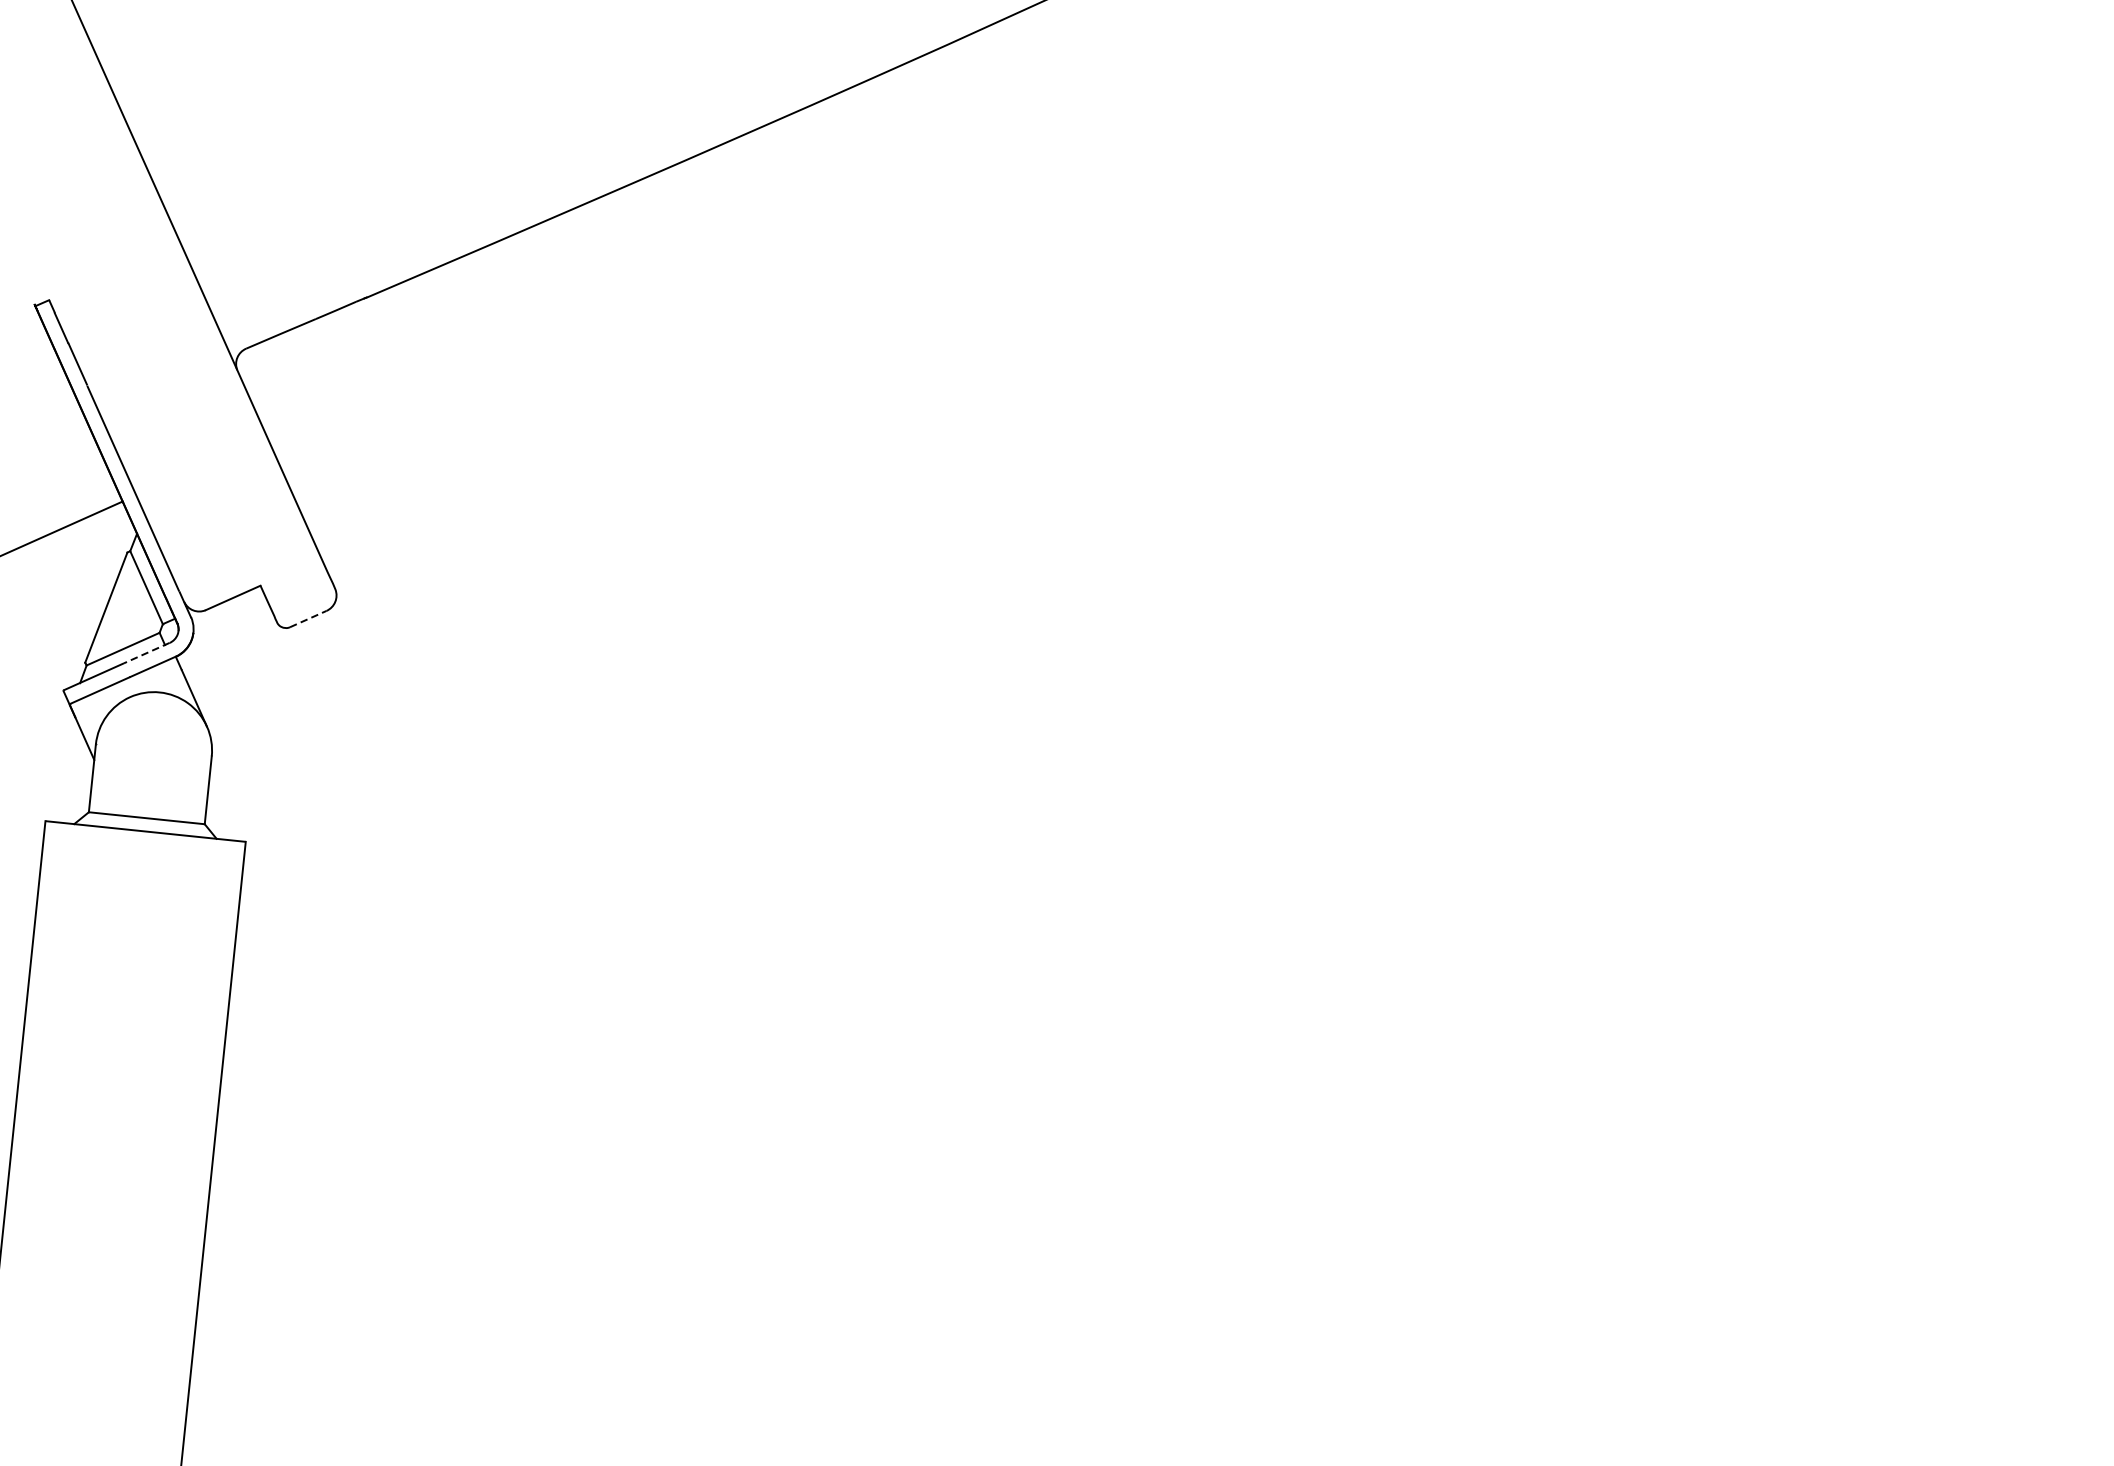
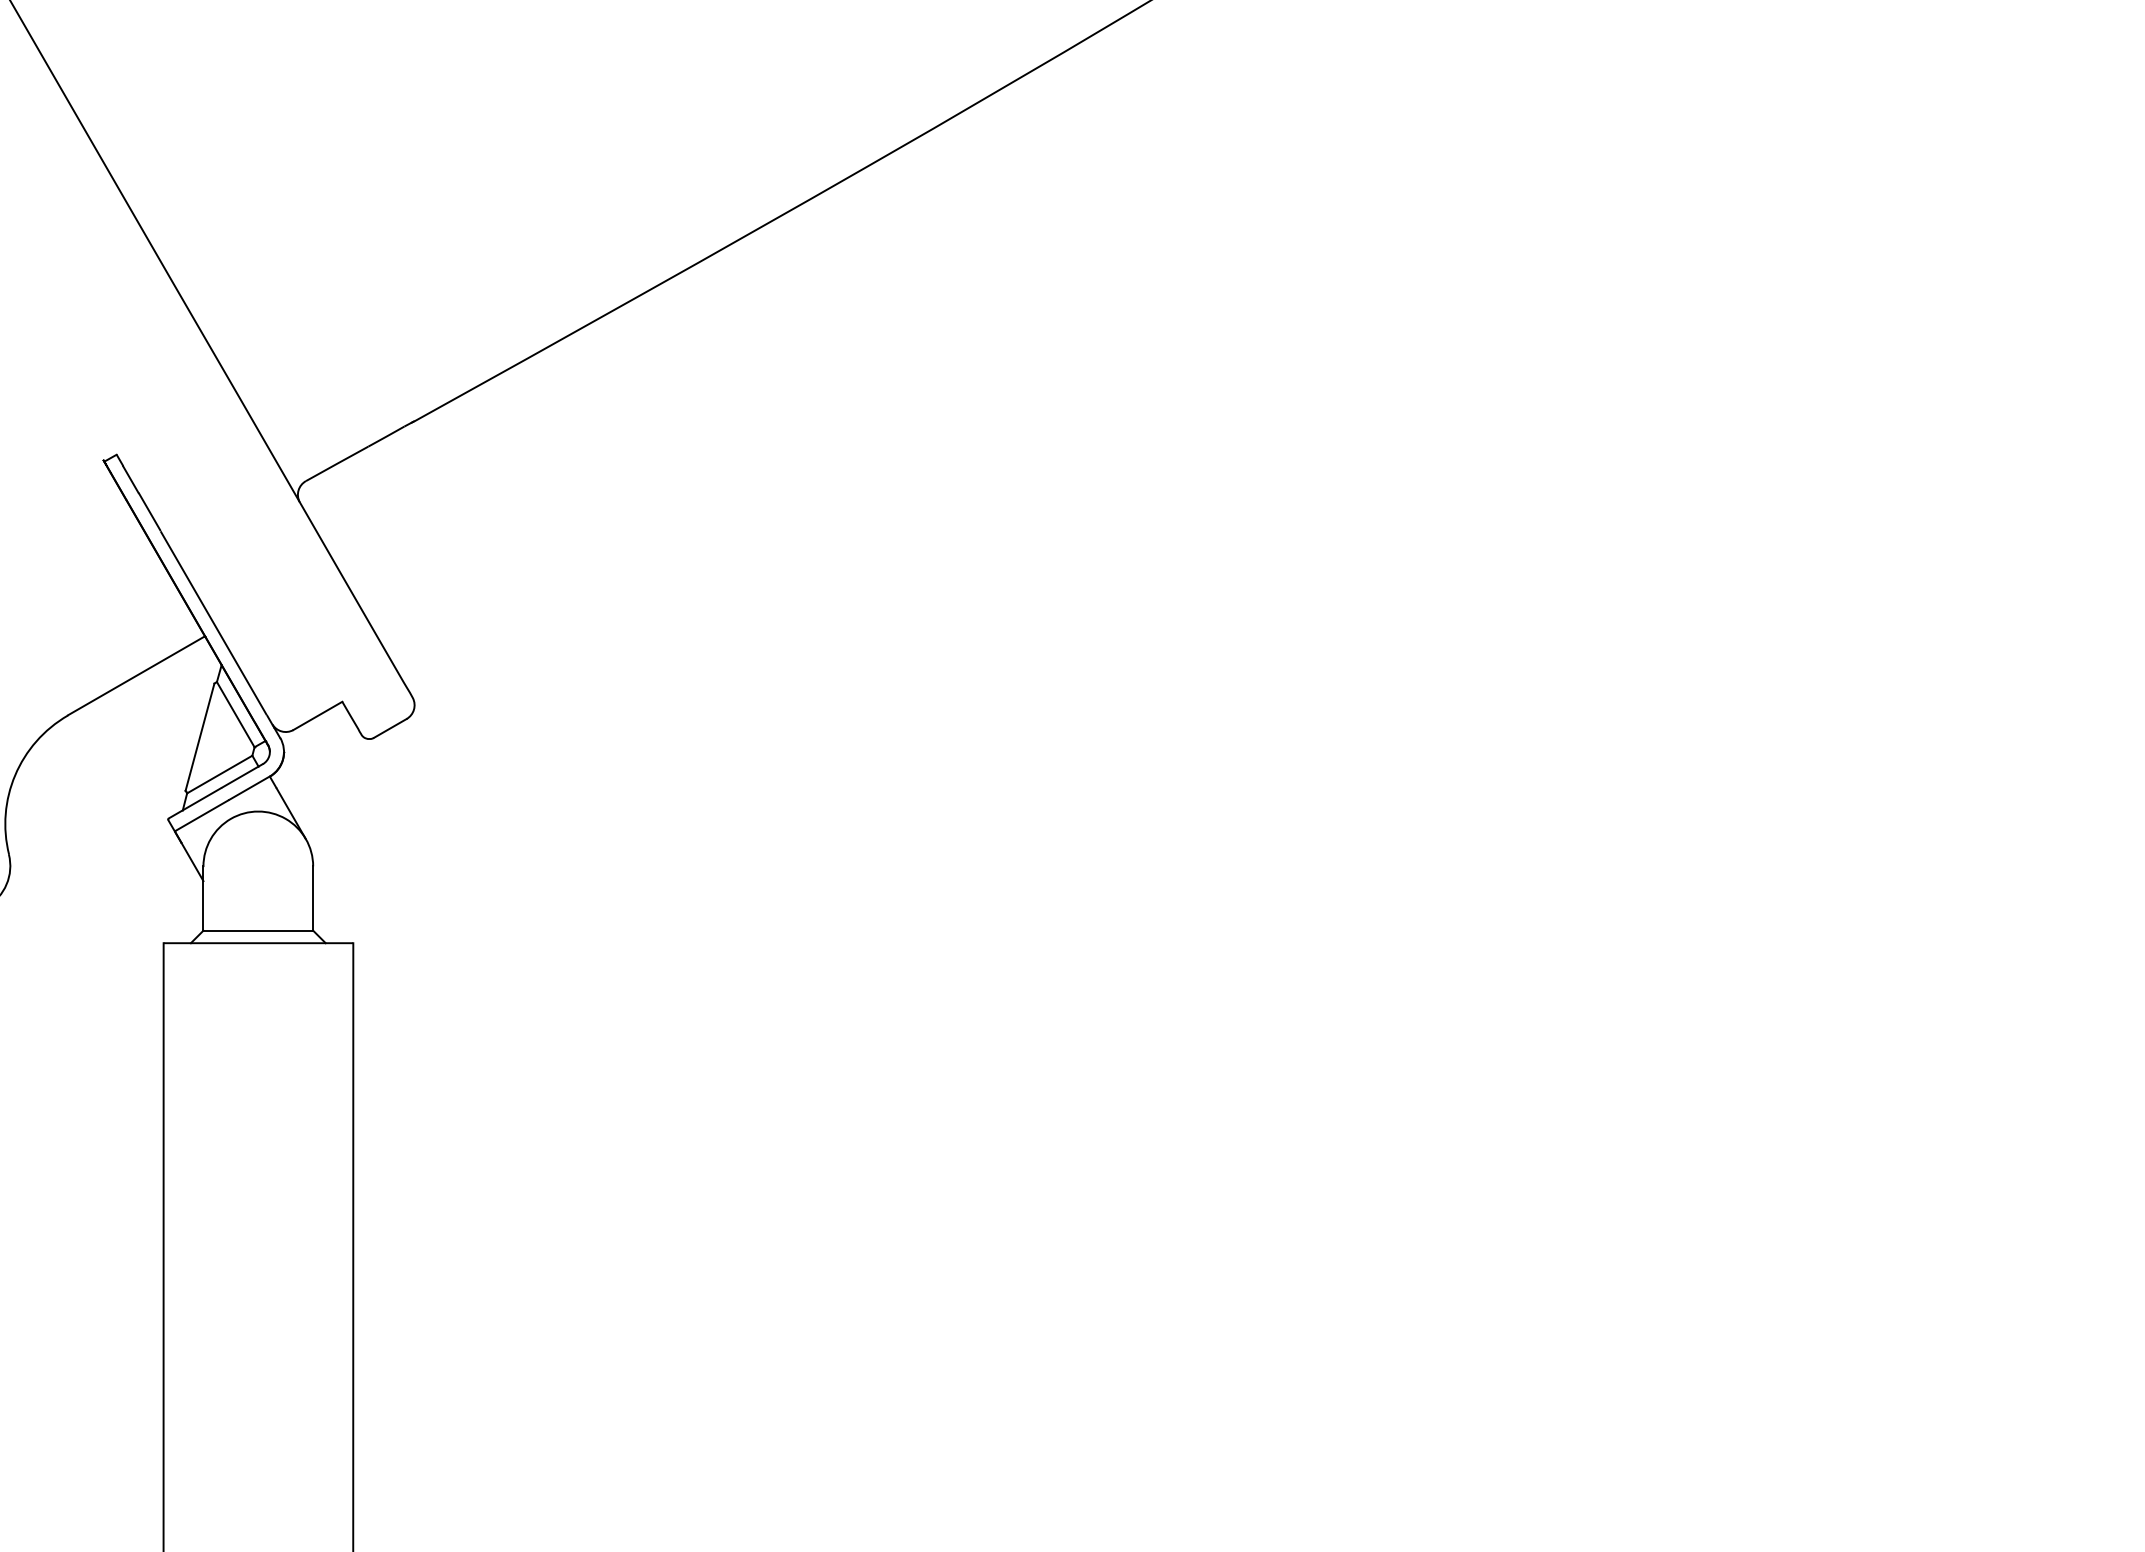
line: (308, 619) -> (390, 728), dashed -> solid
line: (147, 652) -> (242, 775), dashed -> solid

